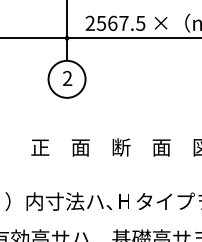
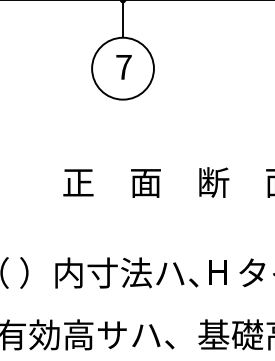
text: (67, 77) -> (123, 65), 2 -> 7

